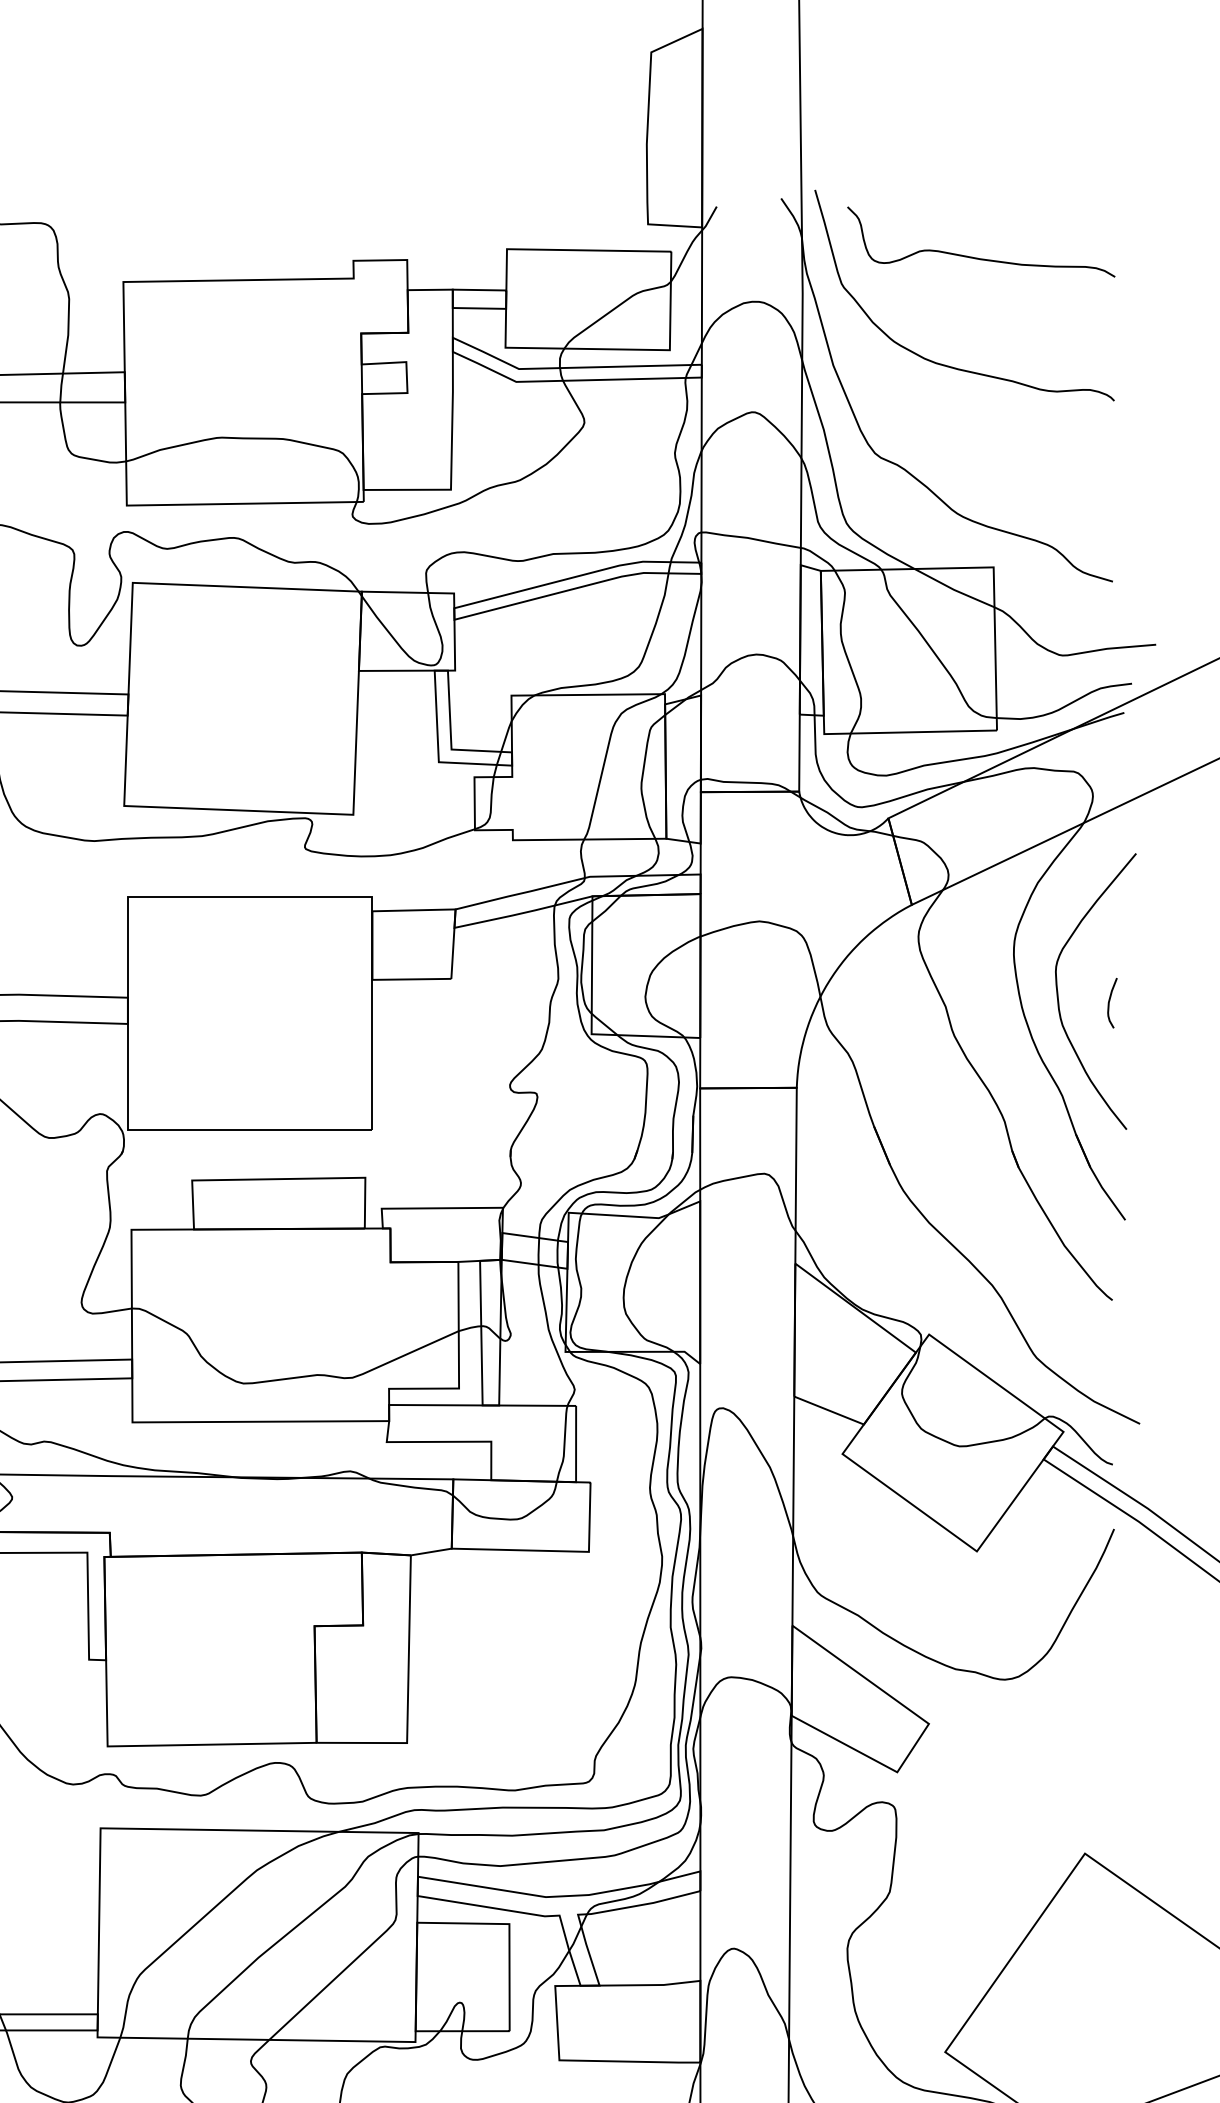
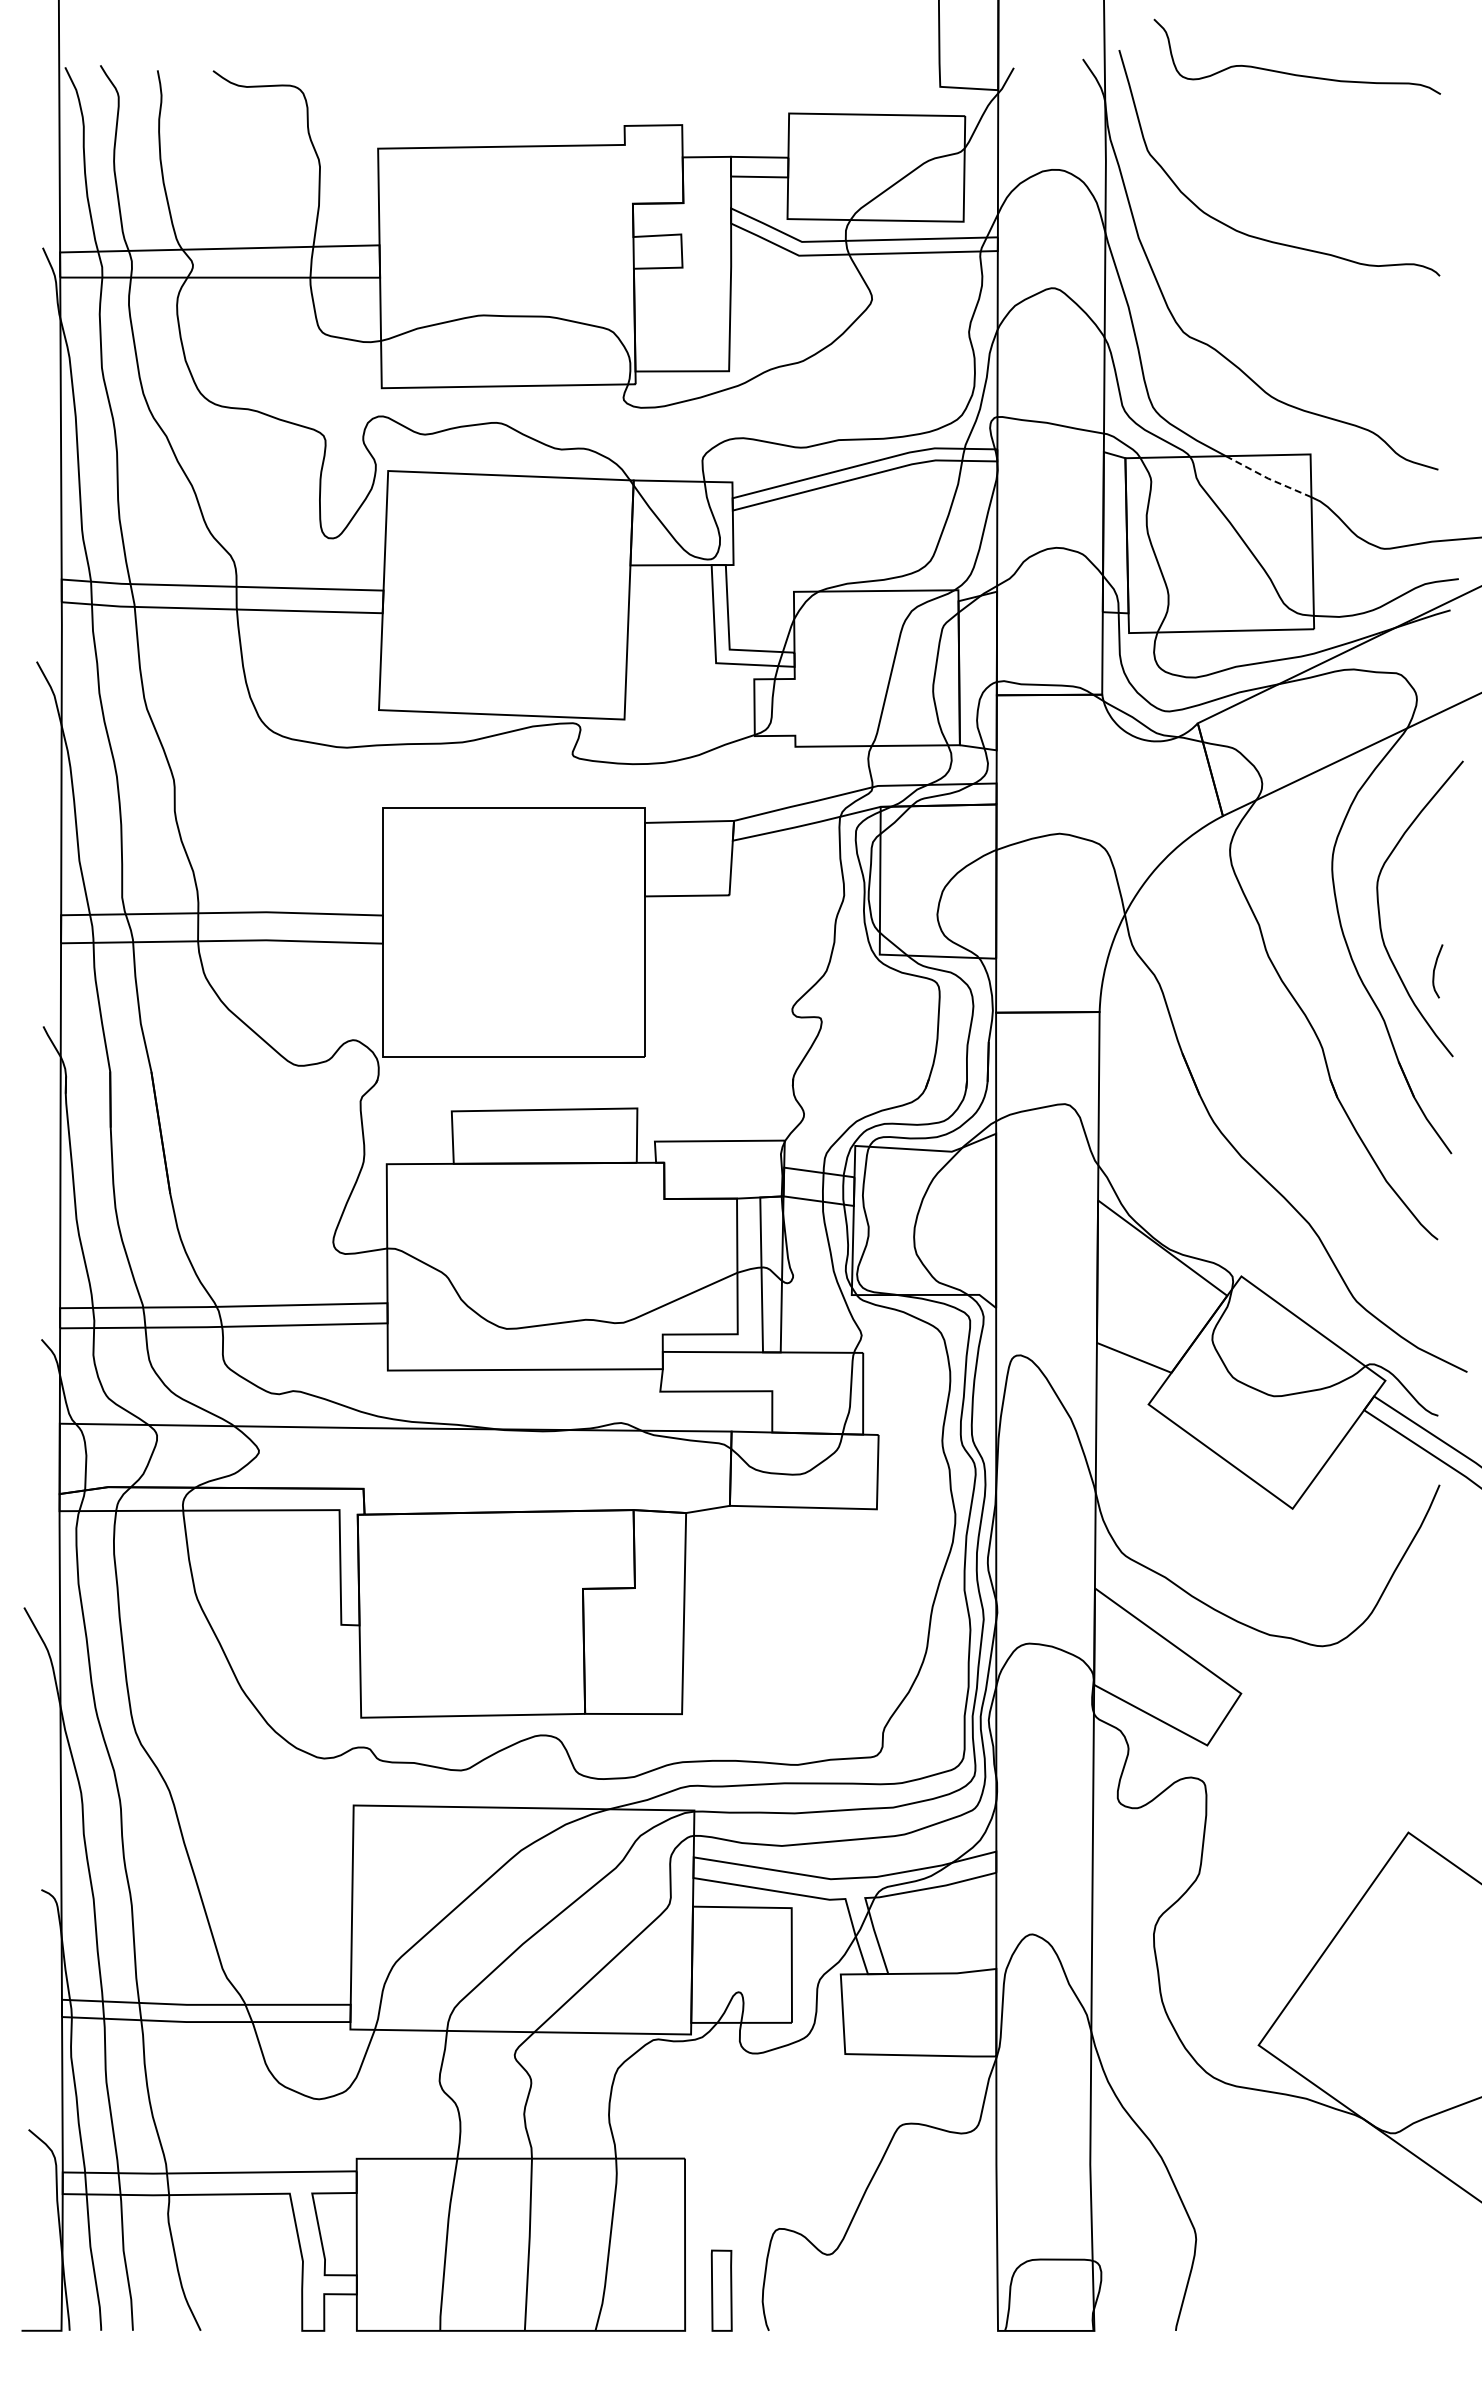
curve: (977, 257) -> (1293, 73), moved
line: (954, 589) -> (1268, 478), solid -> dashed
curve: (1110, 1001) -> (1435, 969), moved

